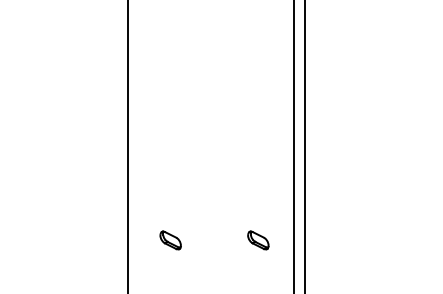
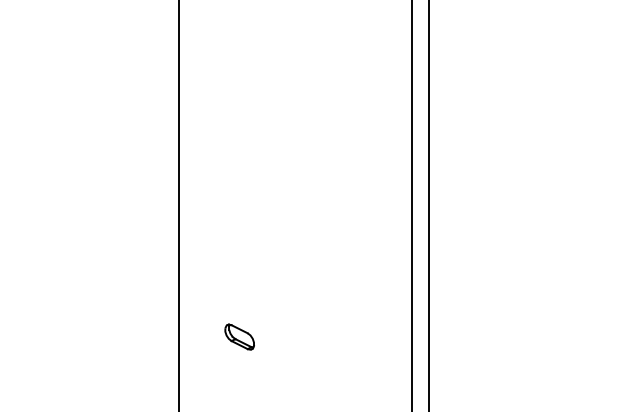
part: (258, 240) -> (362, 336), removed

